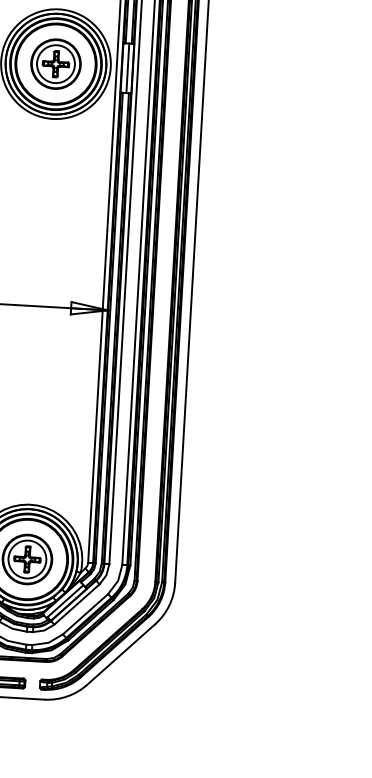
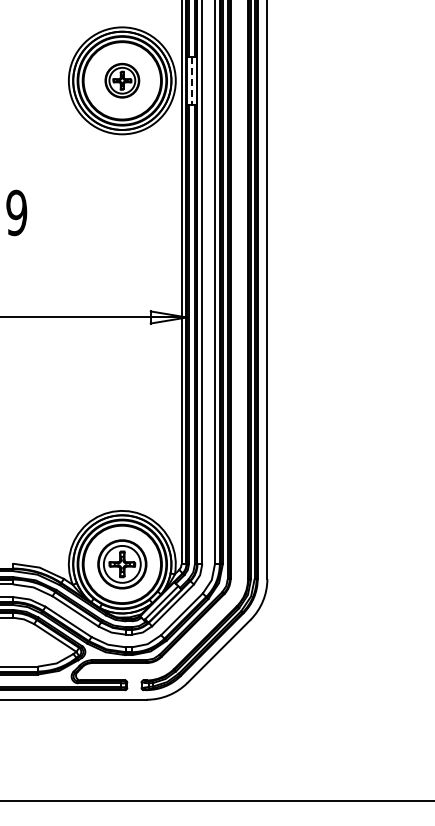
part: (56, 63) -> (122, 80), size x0.7
line: (127, 68) -> (192, 81), solid -> dashed

